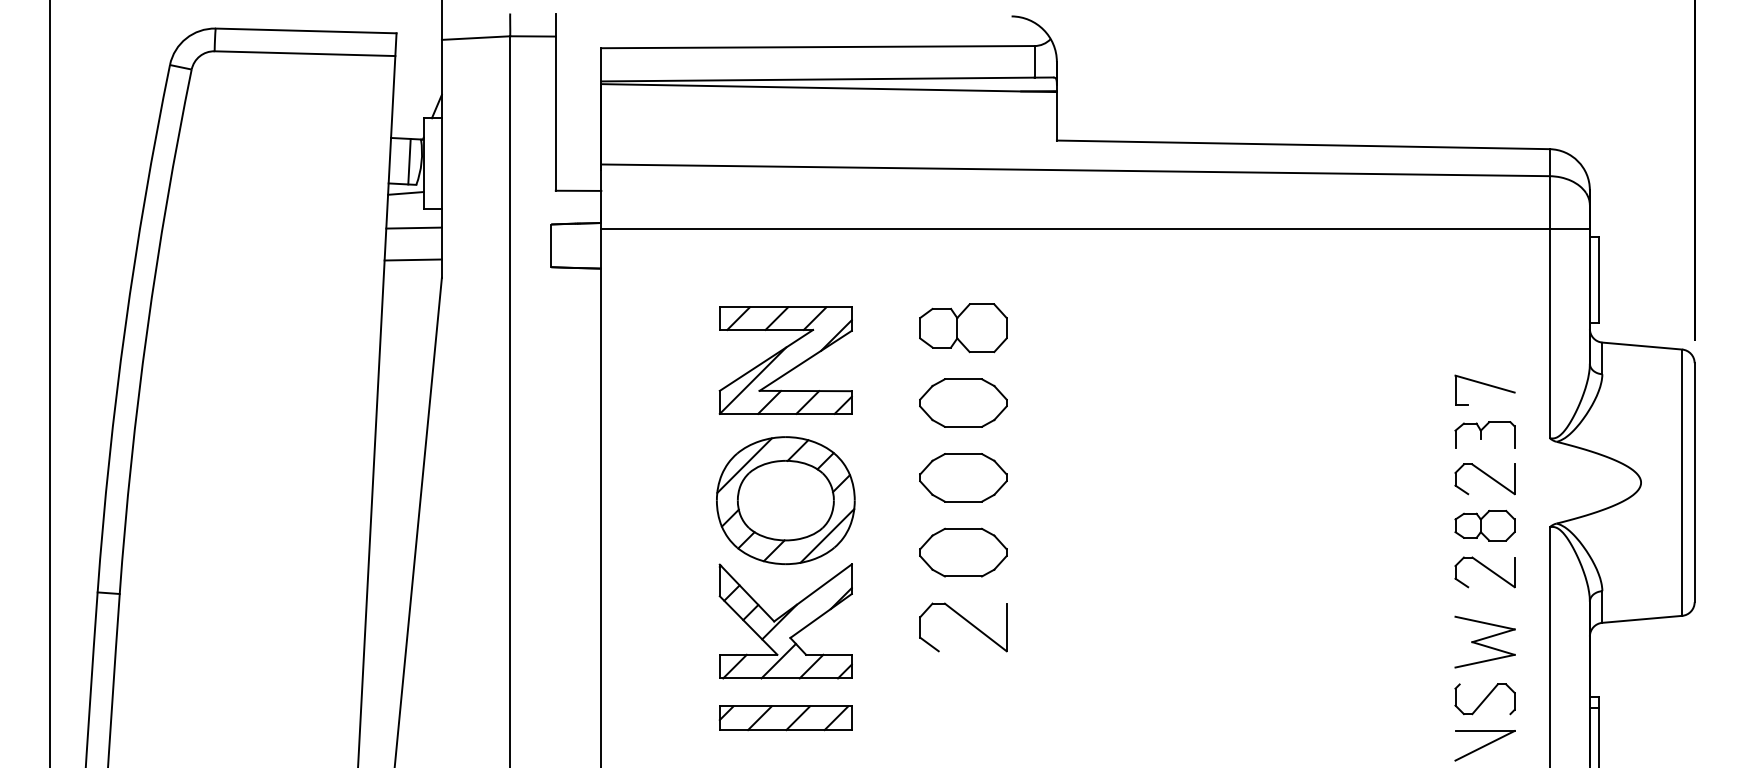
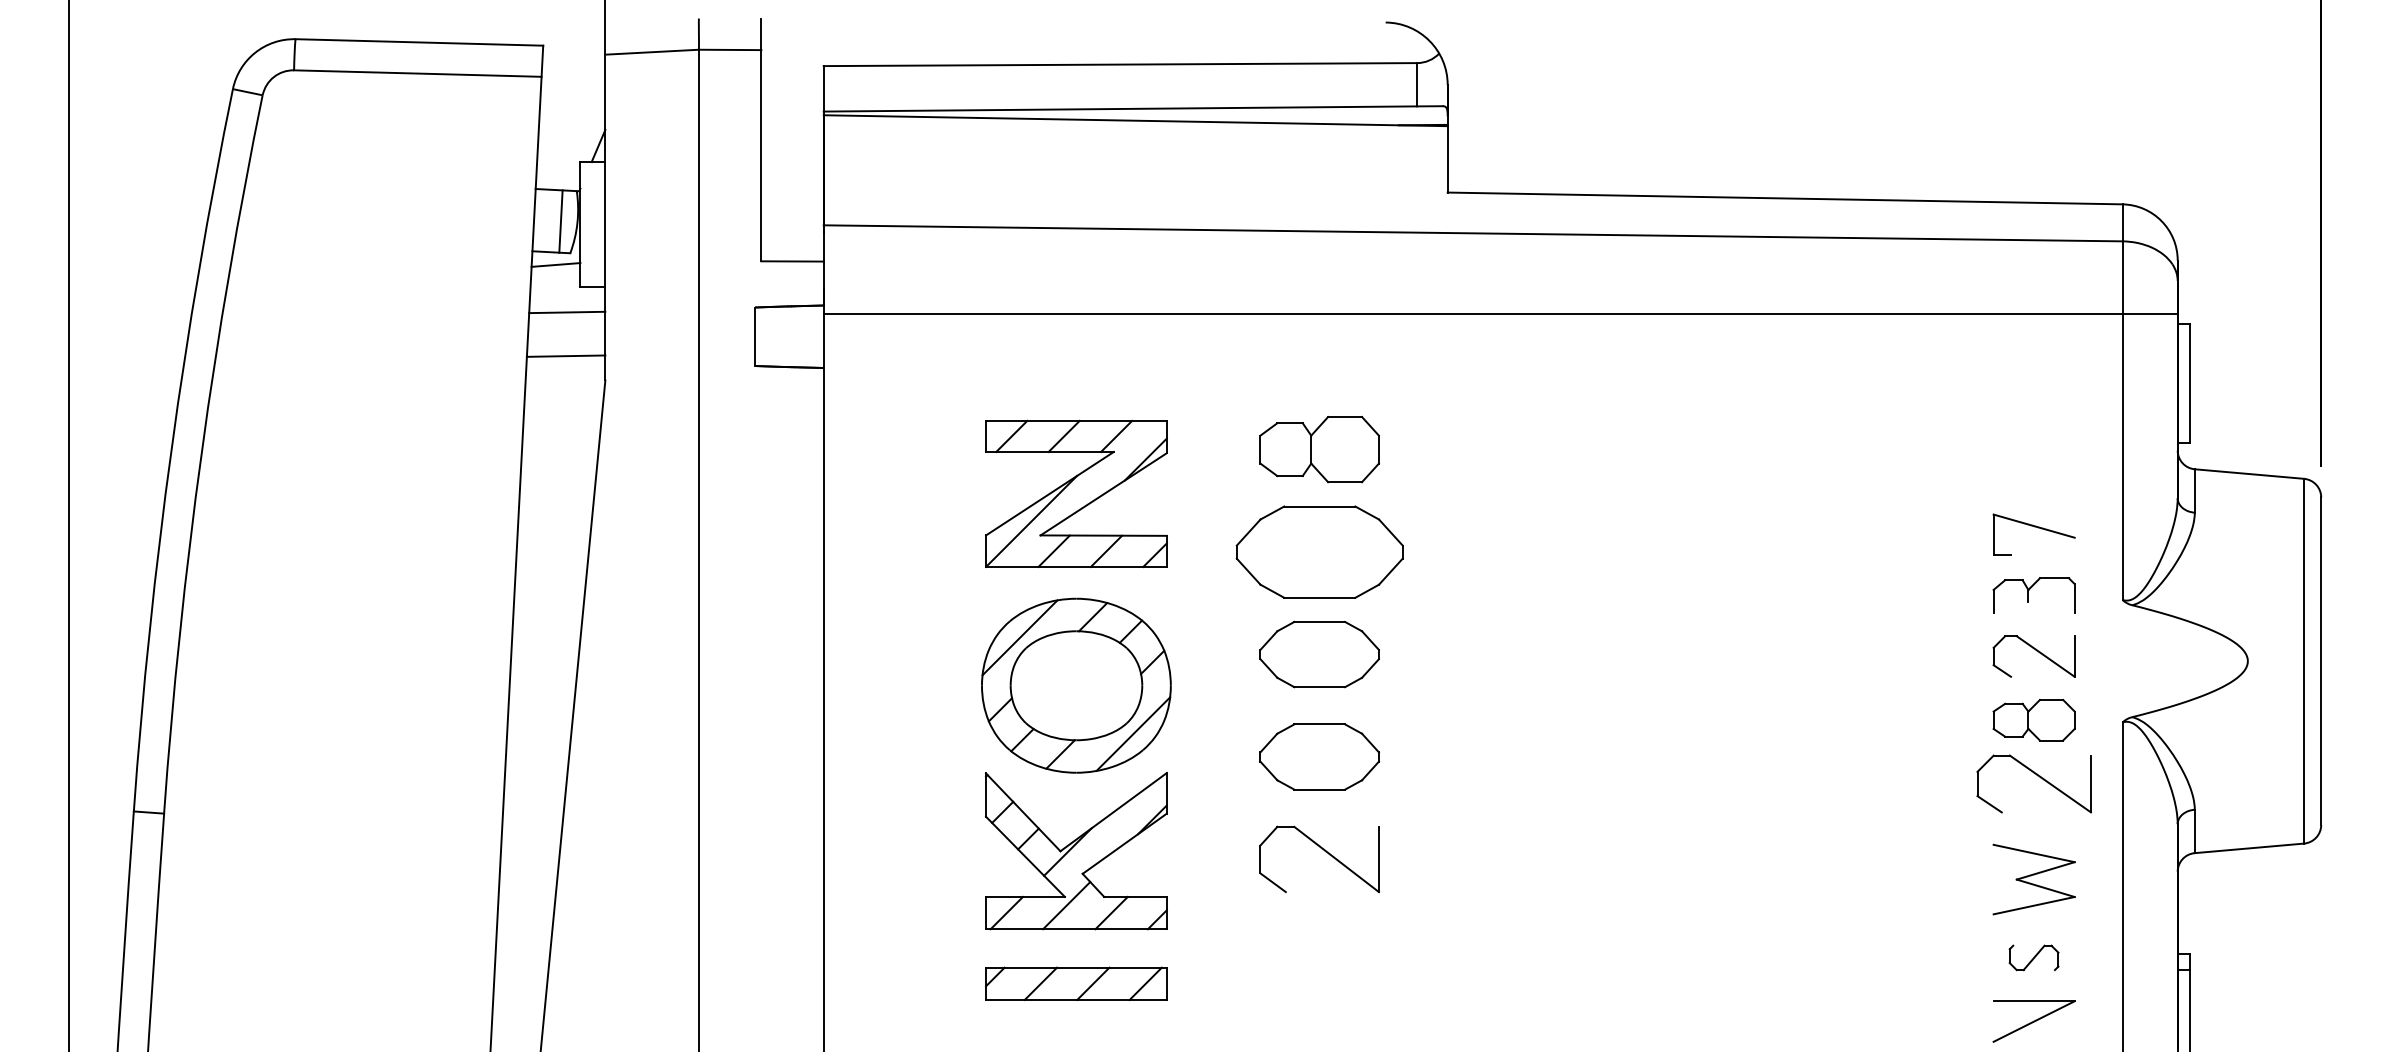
part: (963, 402) -> (1319, 551), size x1.4
part: (1484, 572) -> (2033, 783), size x1.4
part: (1484, 699) -> (2033, 957), size x0.6

